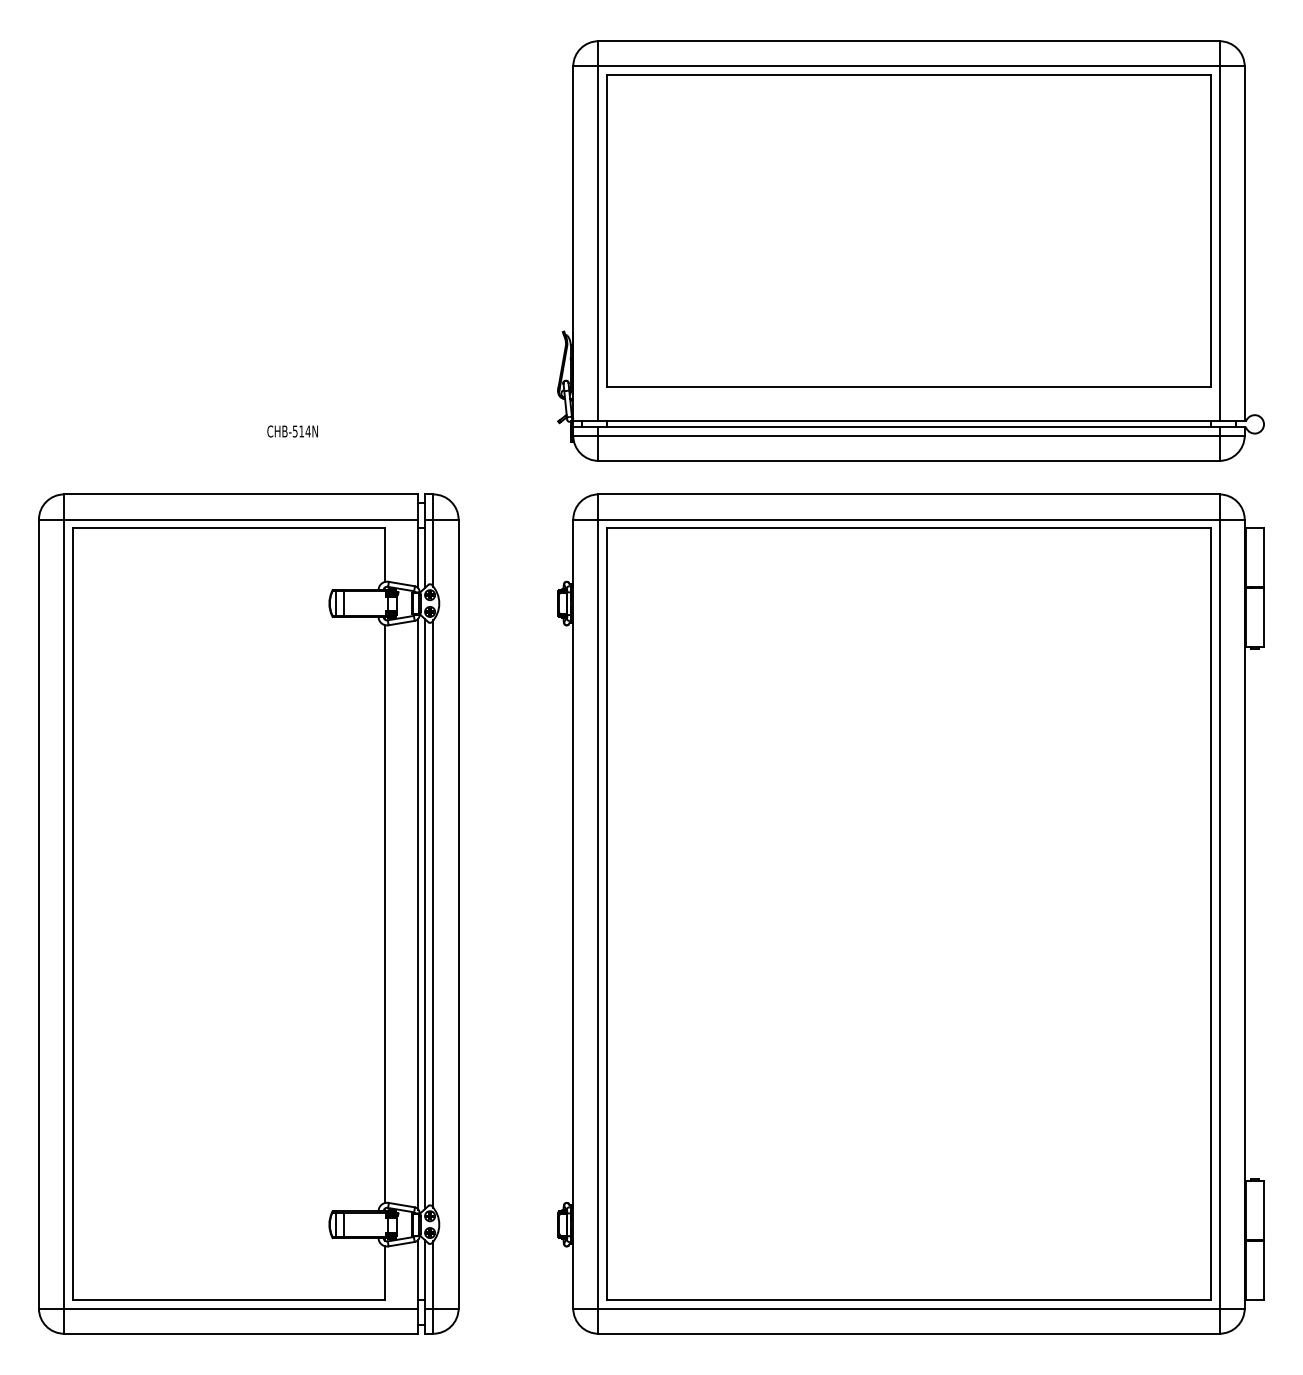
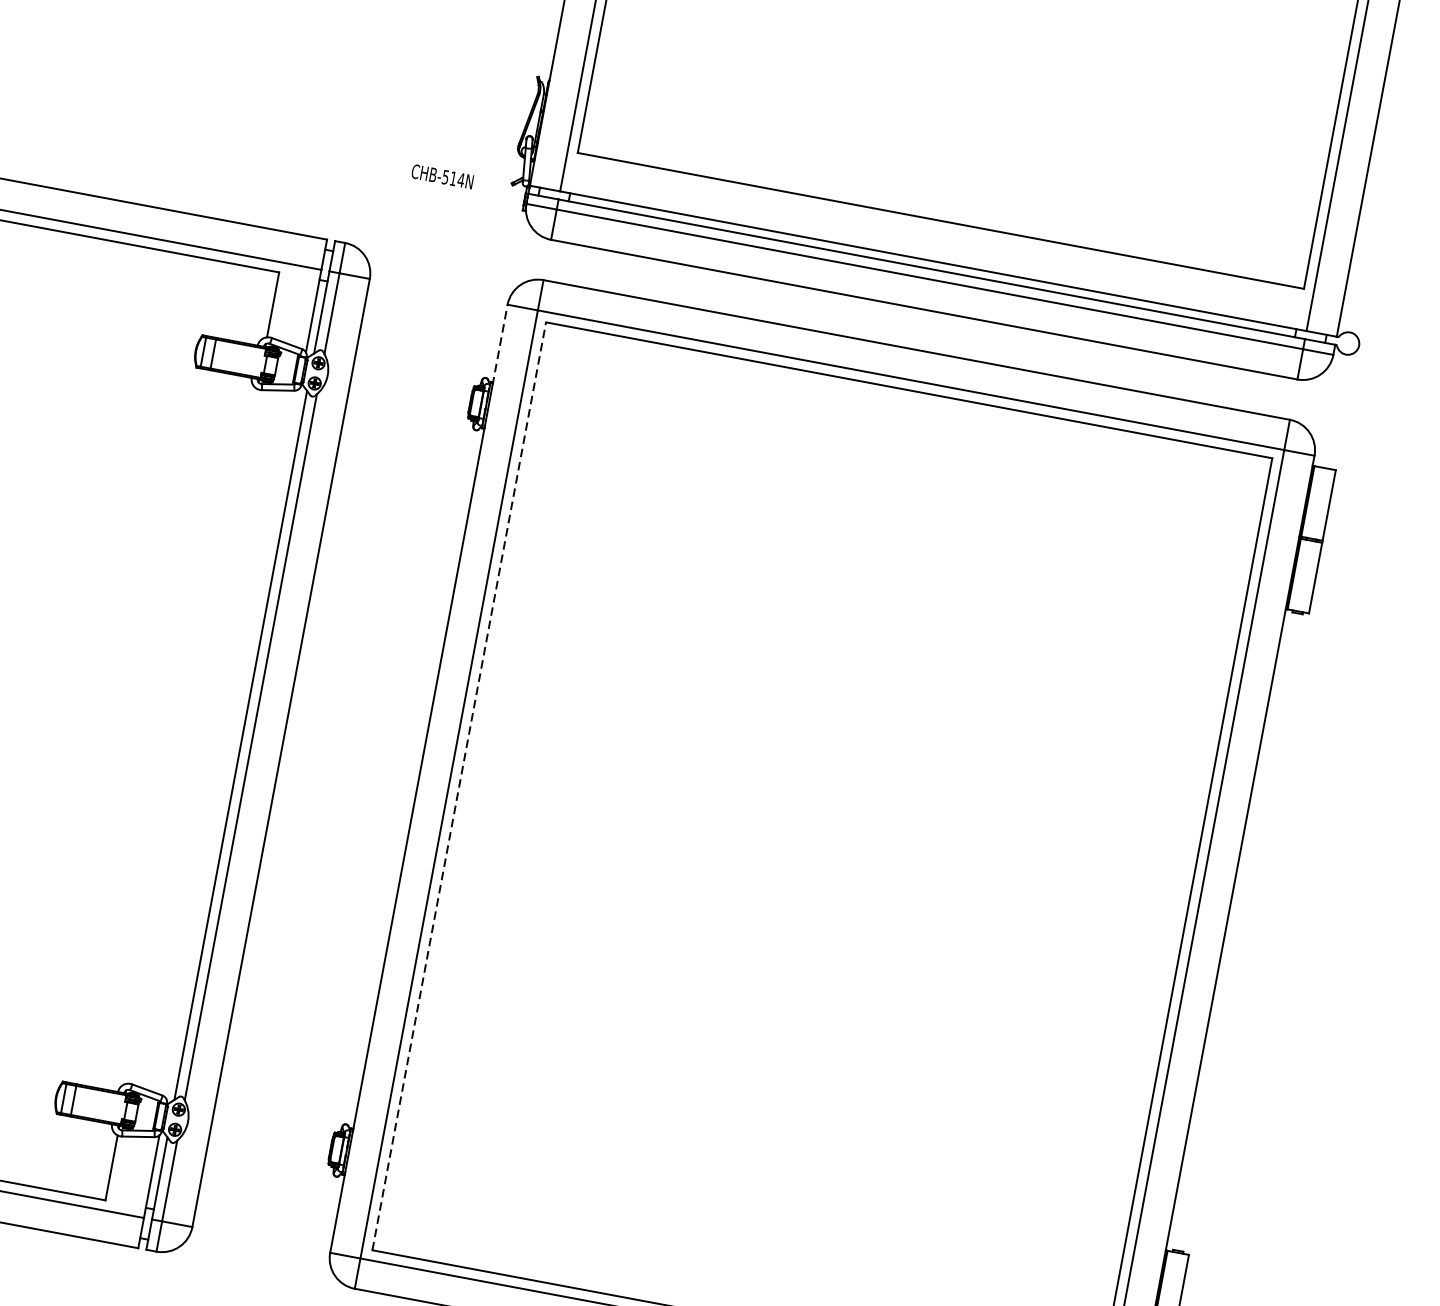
text: (292, 431) -> (442, 176), moved
line: (573, 553) -> (500, 345), solid -> dashed
line: (418, 913) -> (233, 743), removed
line: (606, 913) -> (458, 785), solid -> dashed
line: (384, 914) -> (191, 736), removed

